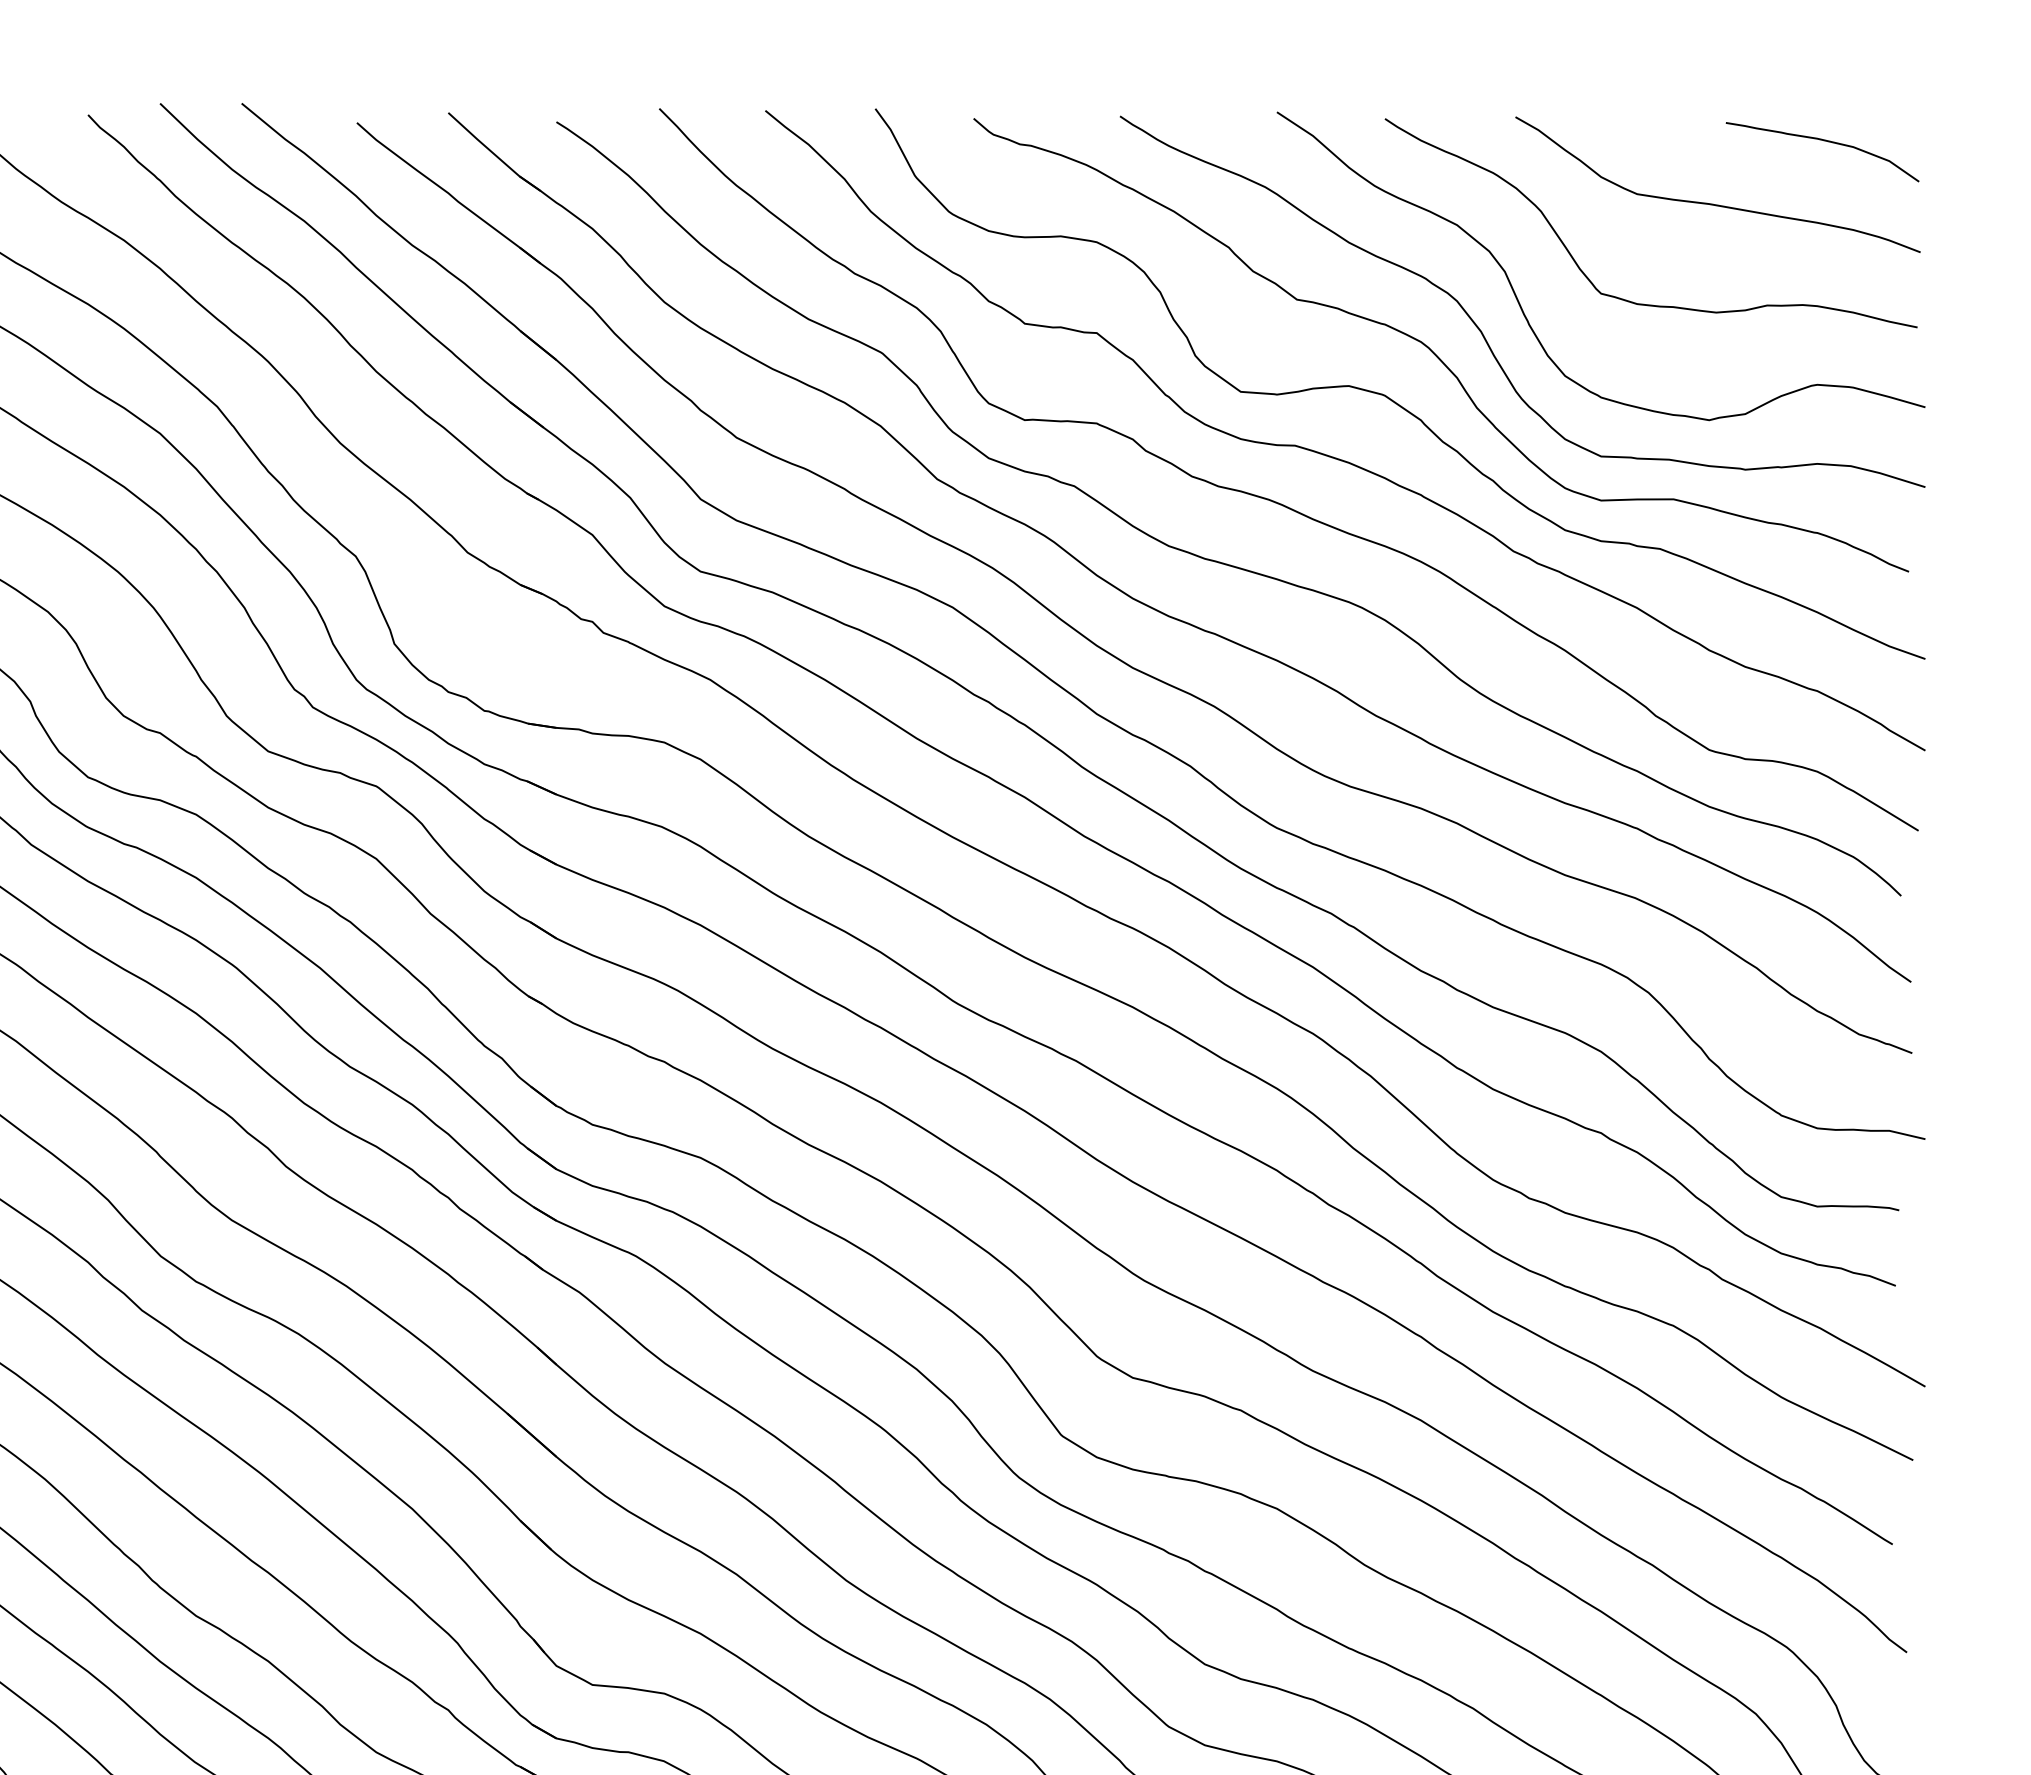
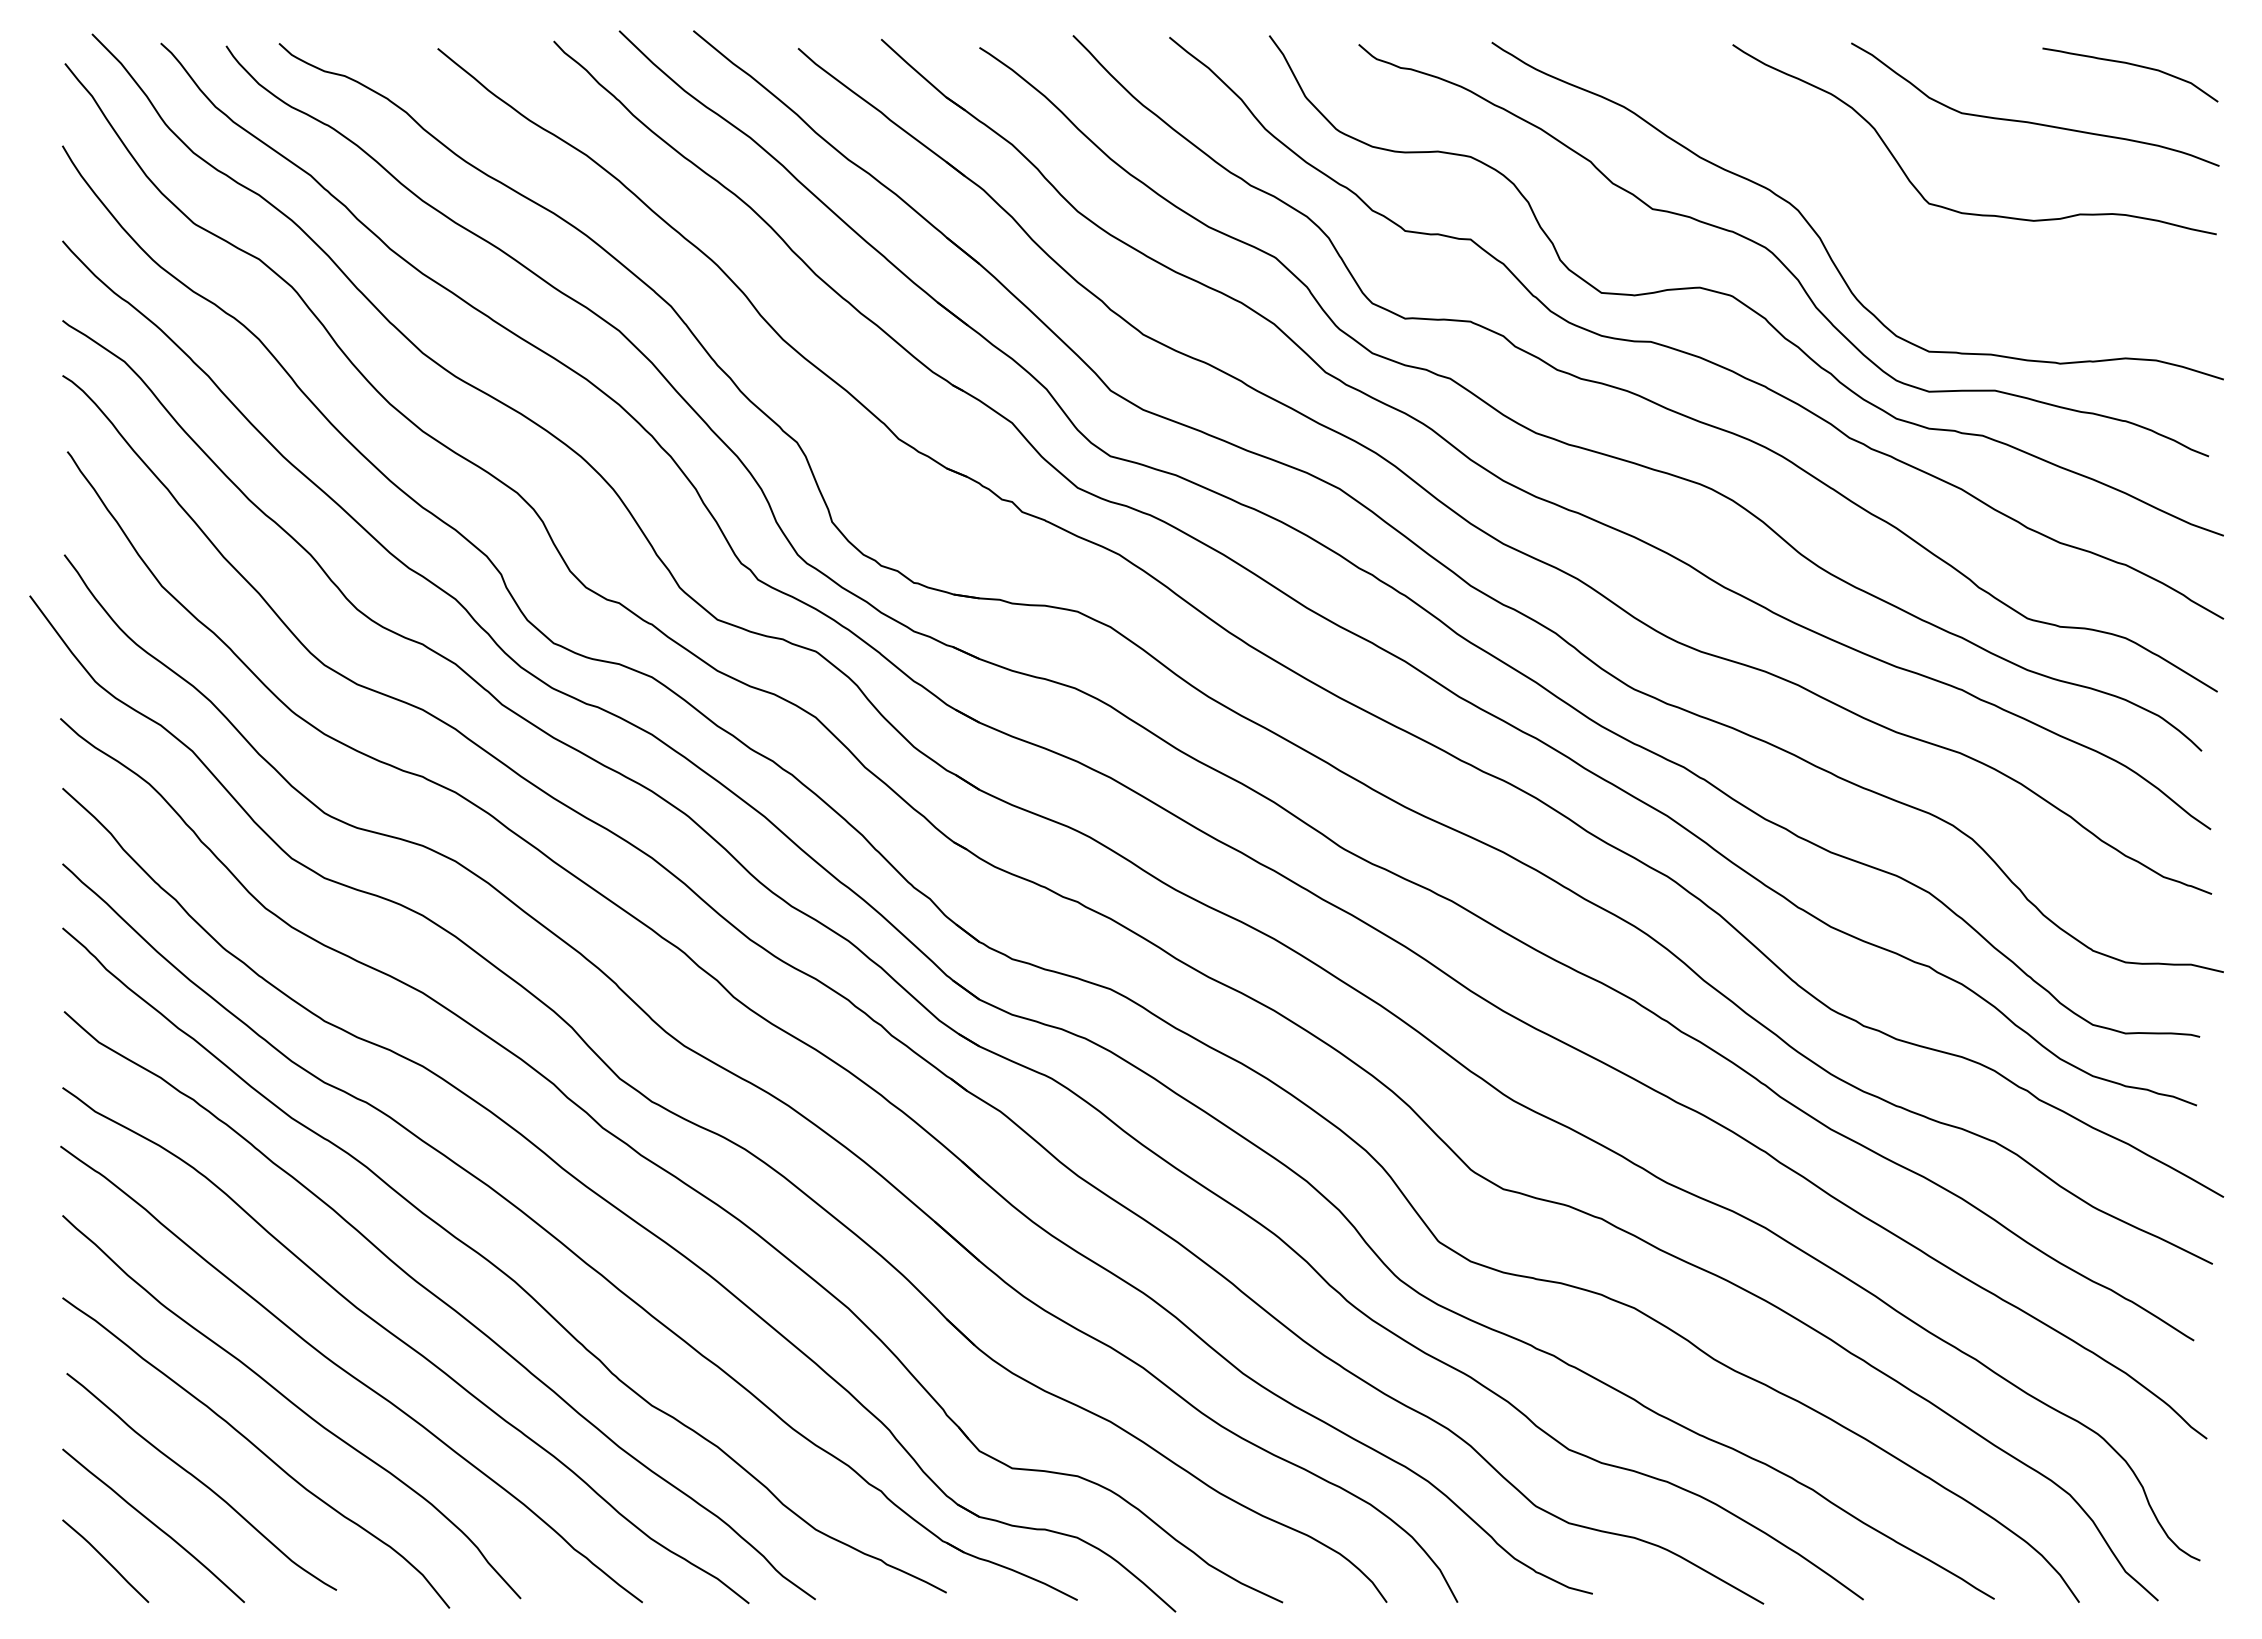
curve: (1520, 302) -> (1855, 211), removed

